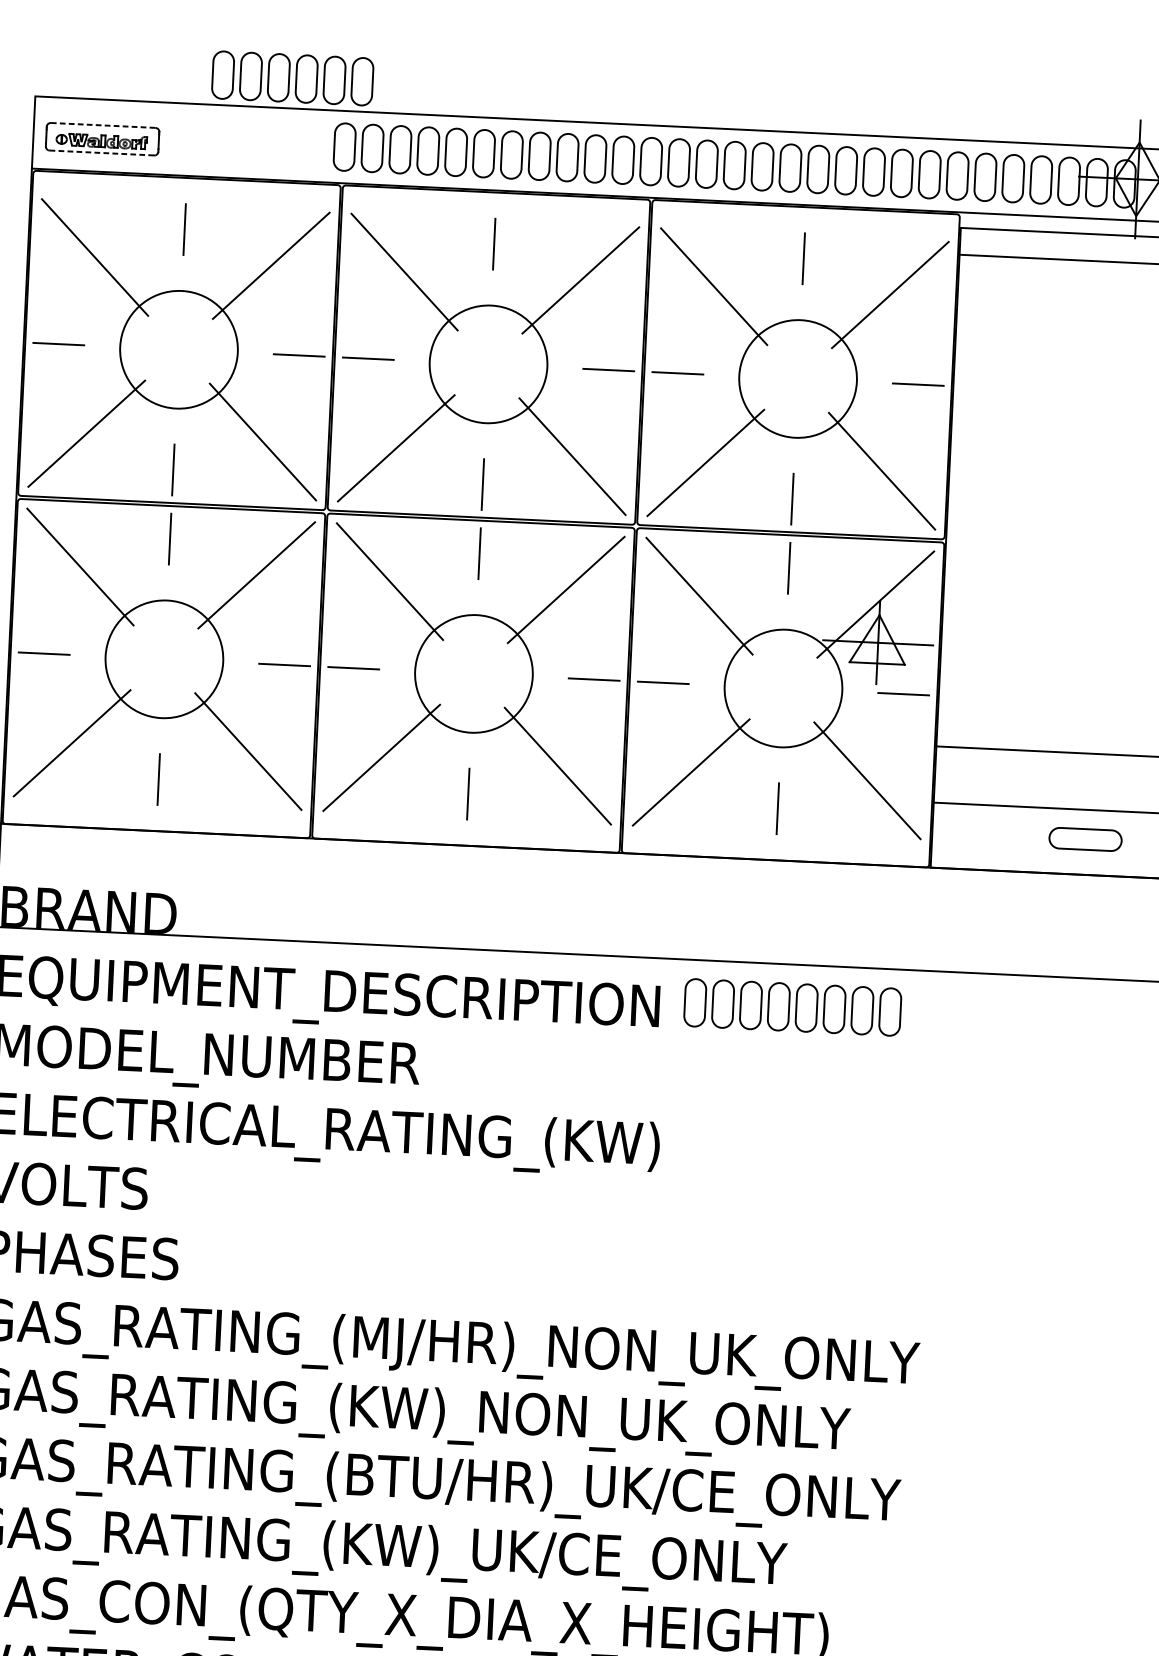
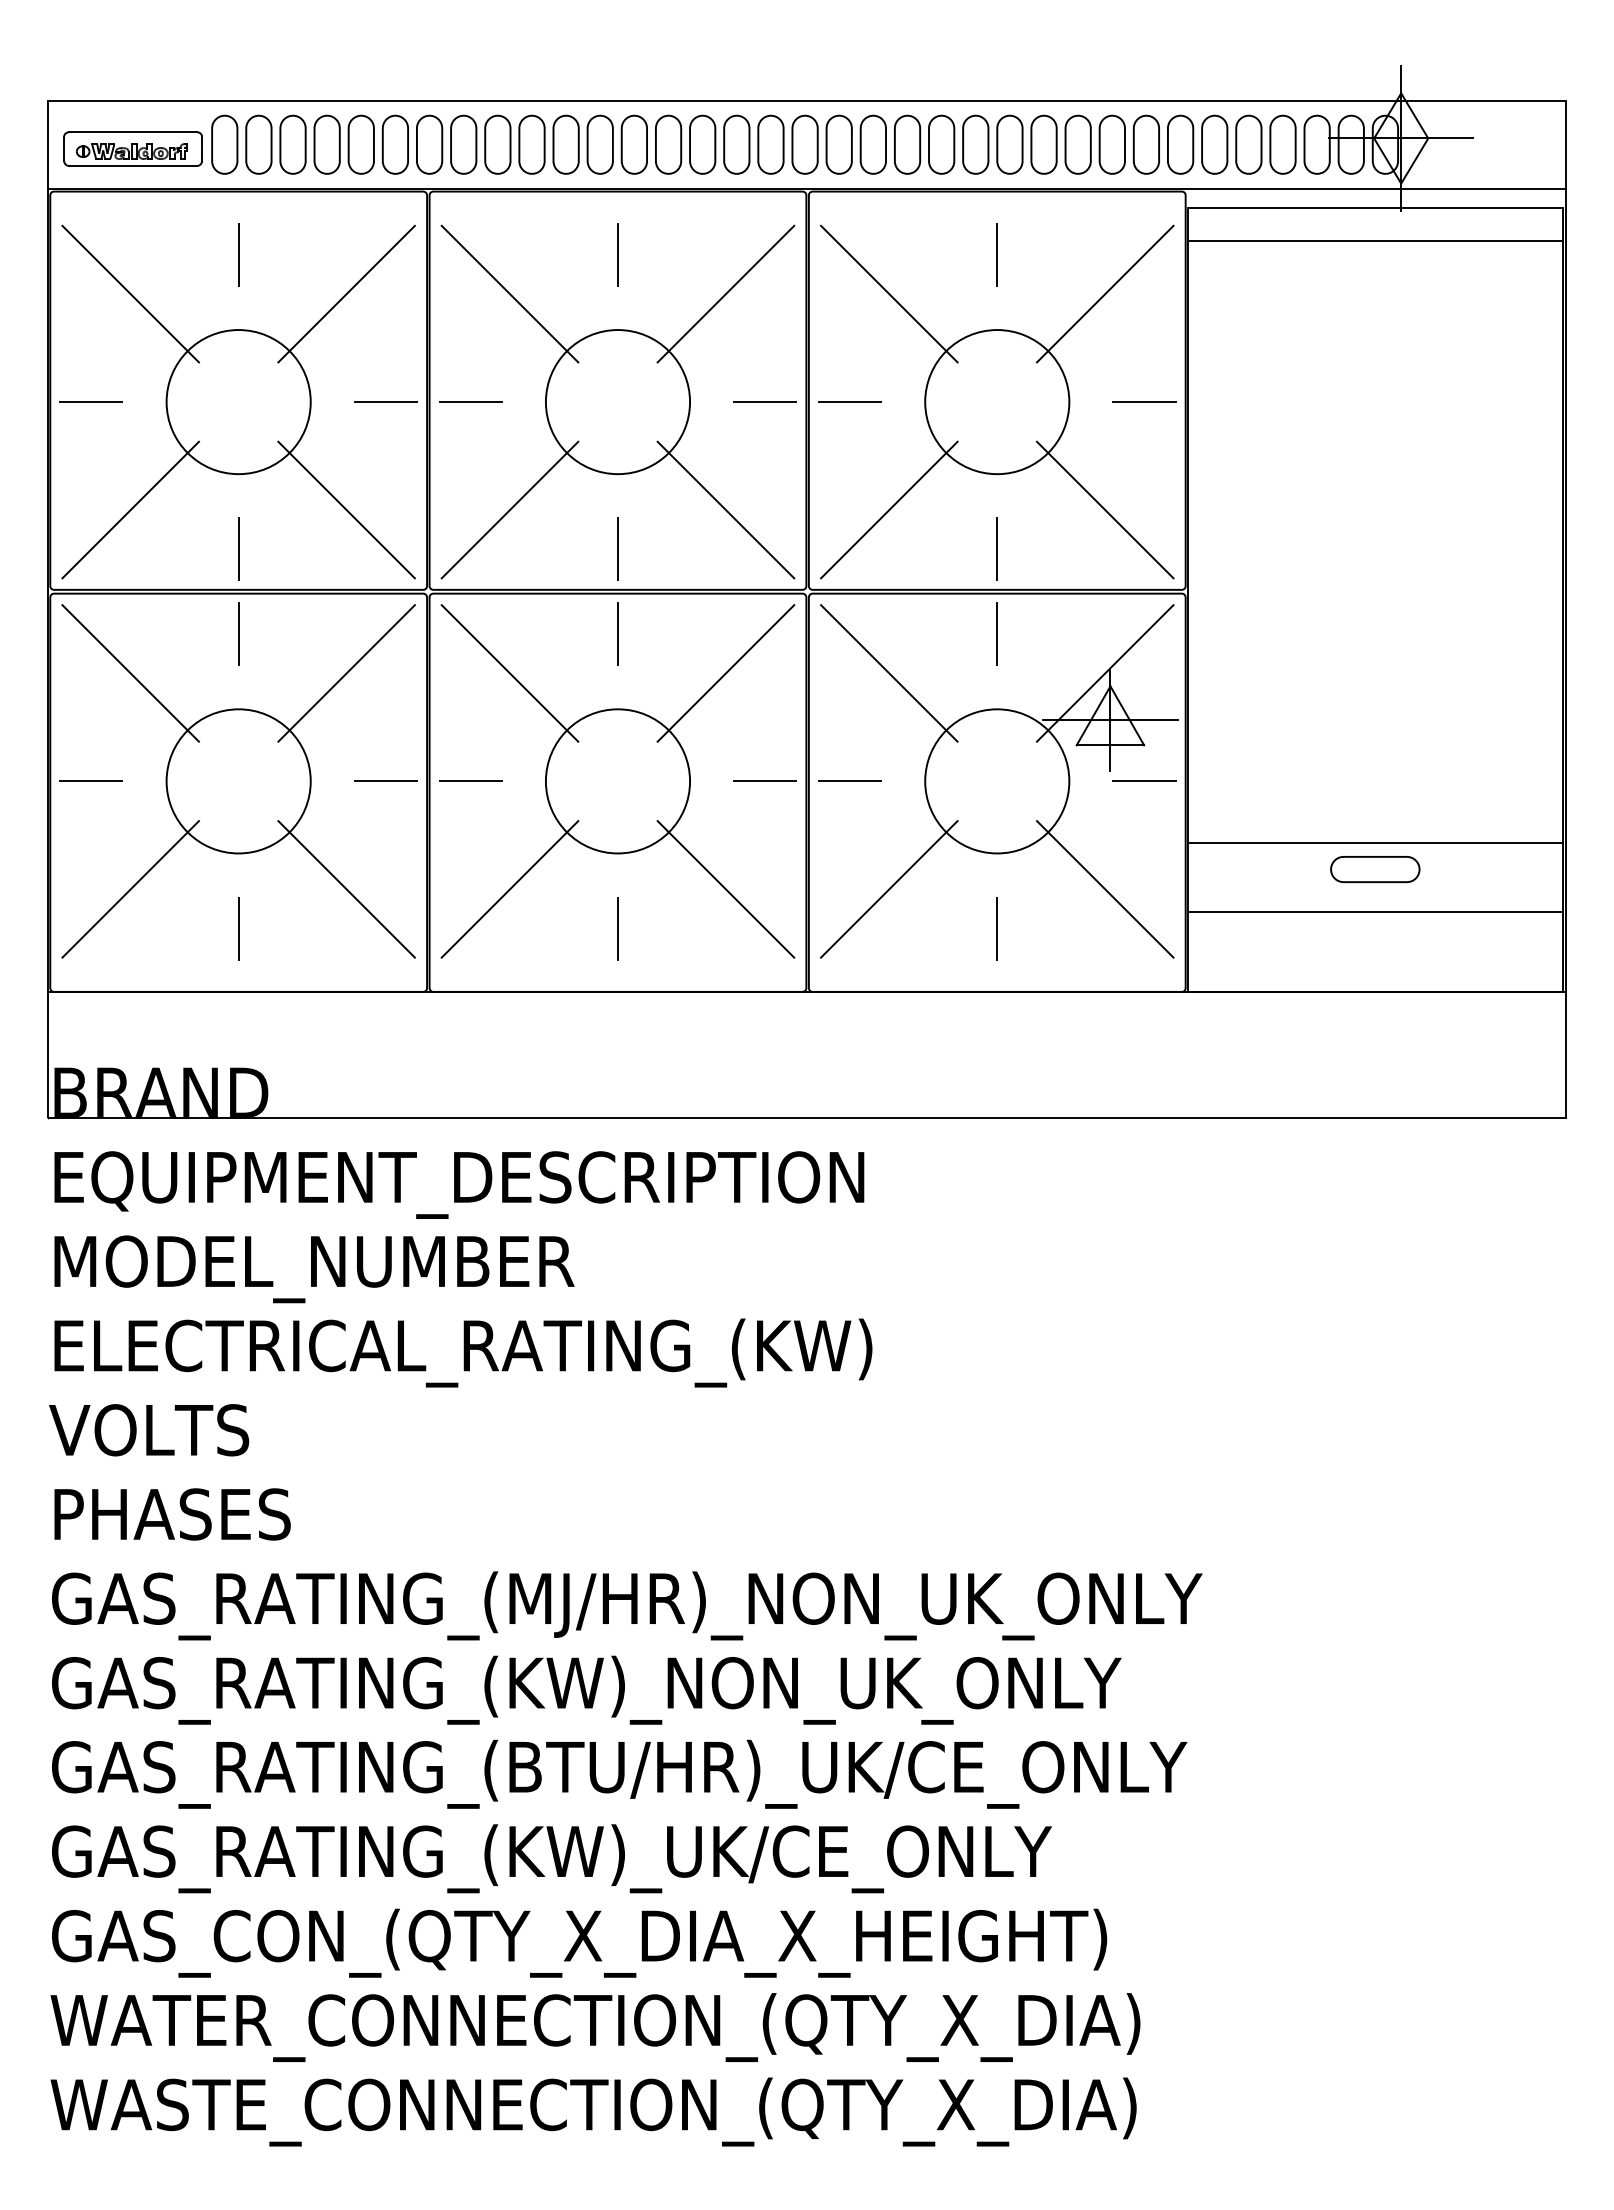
part: (292, 78) -> (309, 144), moved
line: (103, 125) -> (133, 132), dashed -> solid
line: (102, 152) -> (133, 165), dashed -> solid
part: (1085, 839) -> (1375, 869), moved
part: (792, 1007) -> (1026, 1170), removed

